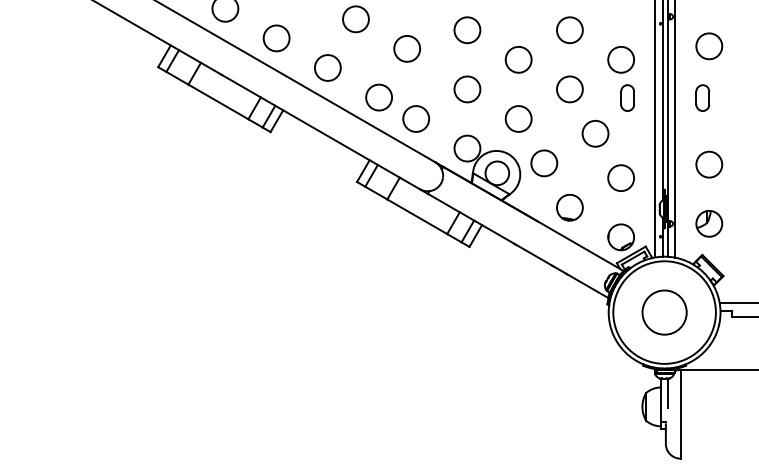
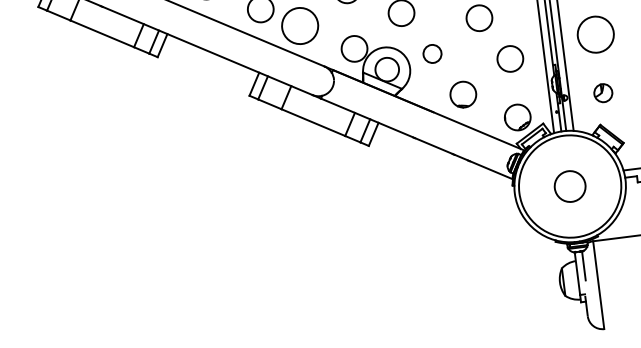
circle: (416, 118) -> (300, 25), size x1.4
circle: (544, 163) -> (432, 54), size x0.7
circle: (709, 164) -> (596, 34), size x1.4
part: (709, 223) -> (603, 92), size x0.7
circle: (664, 312) -> (570, 186), size x0.7

